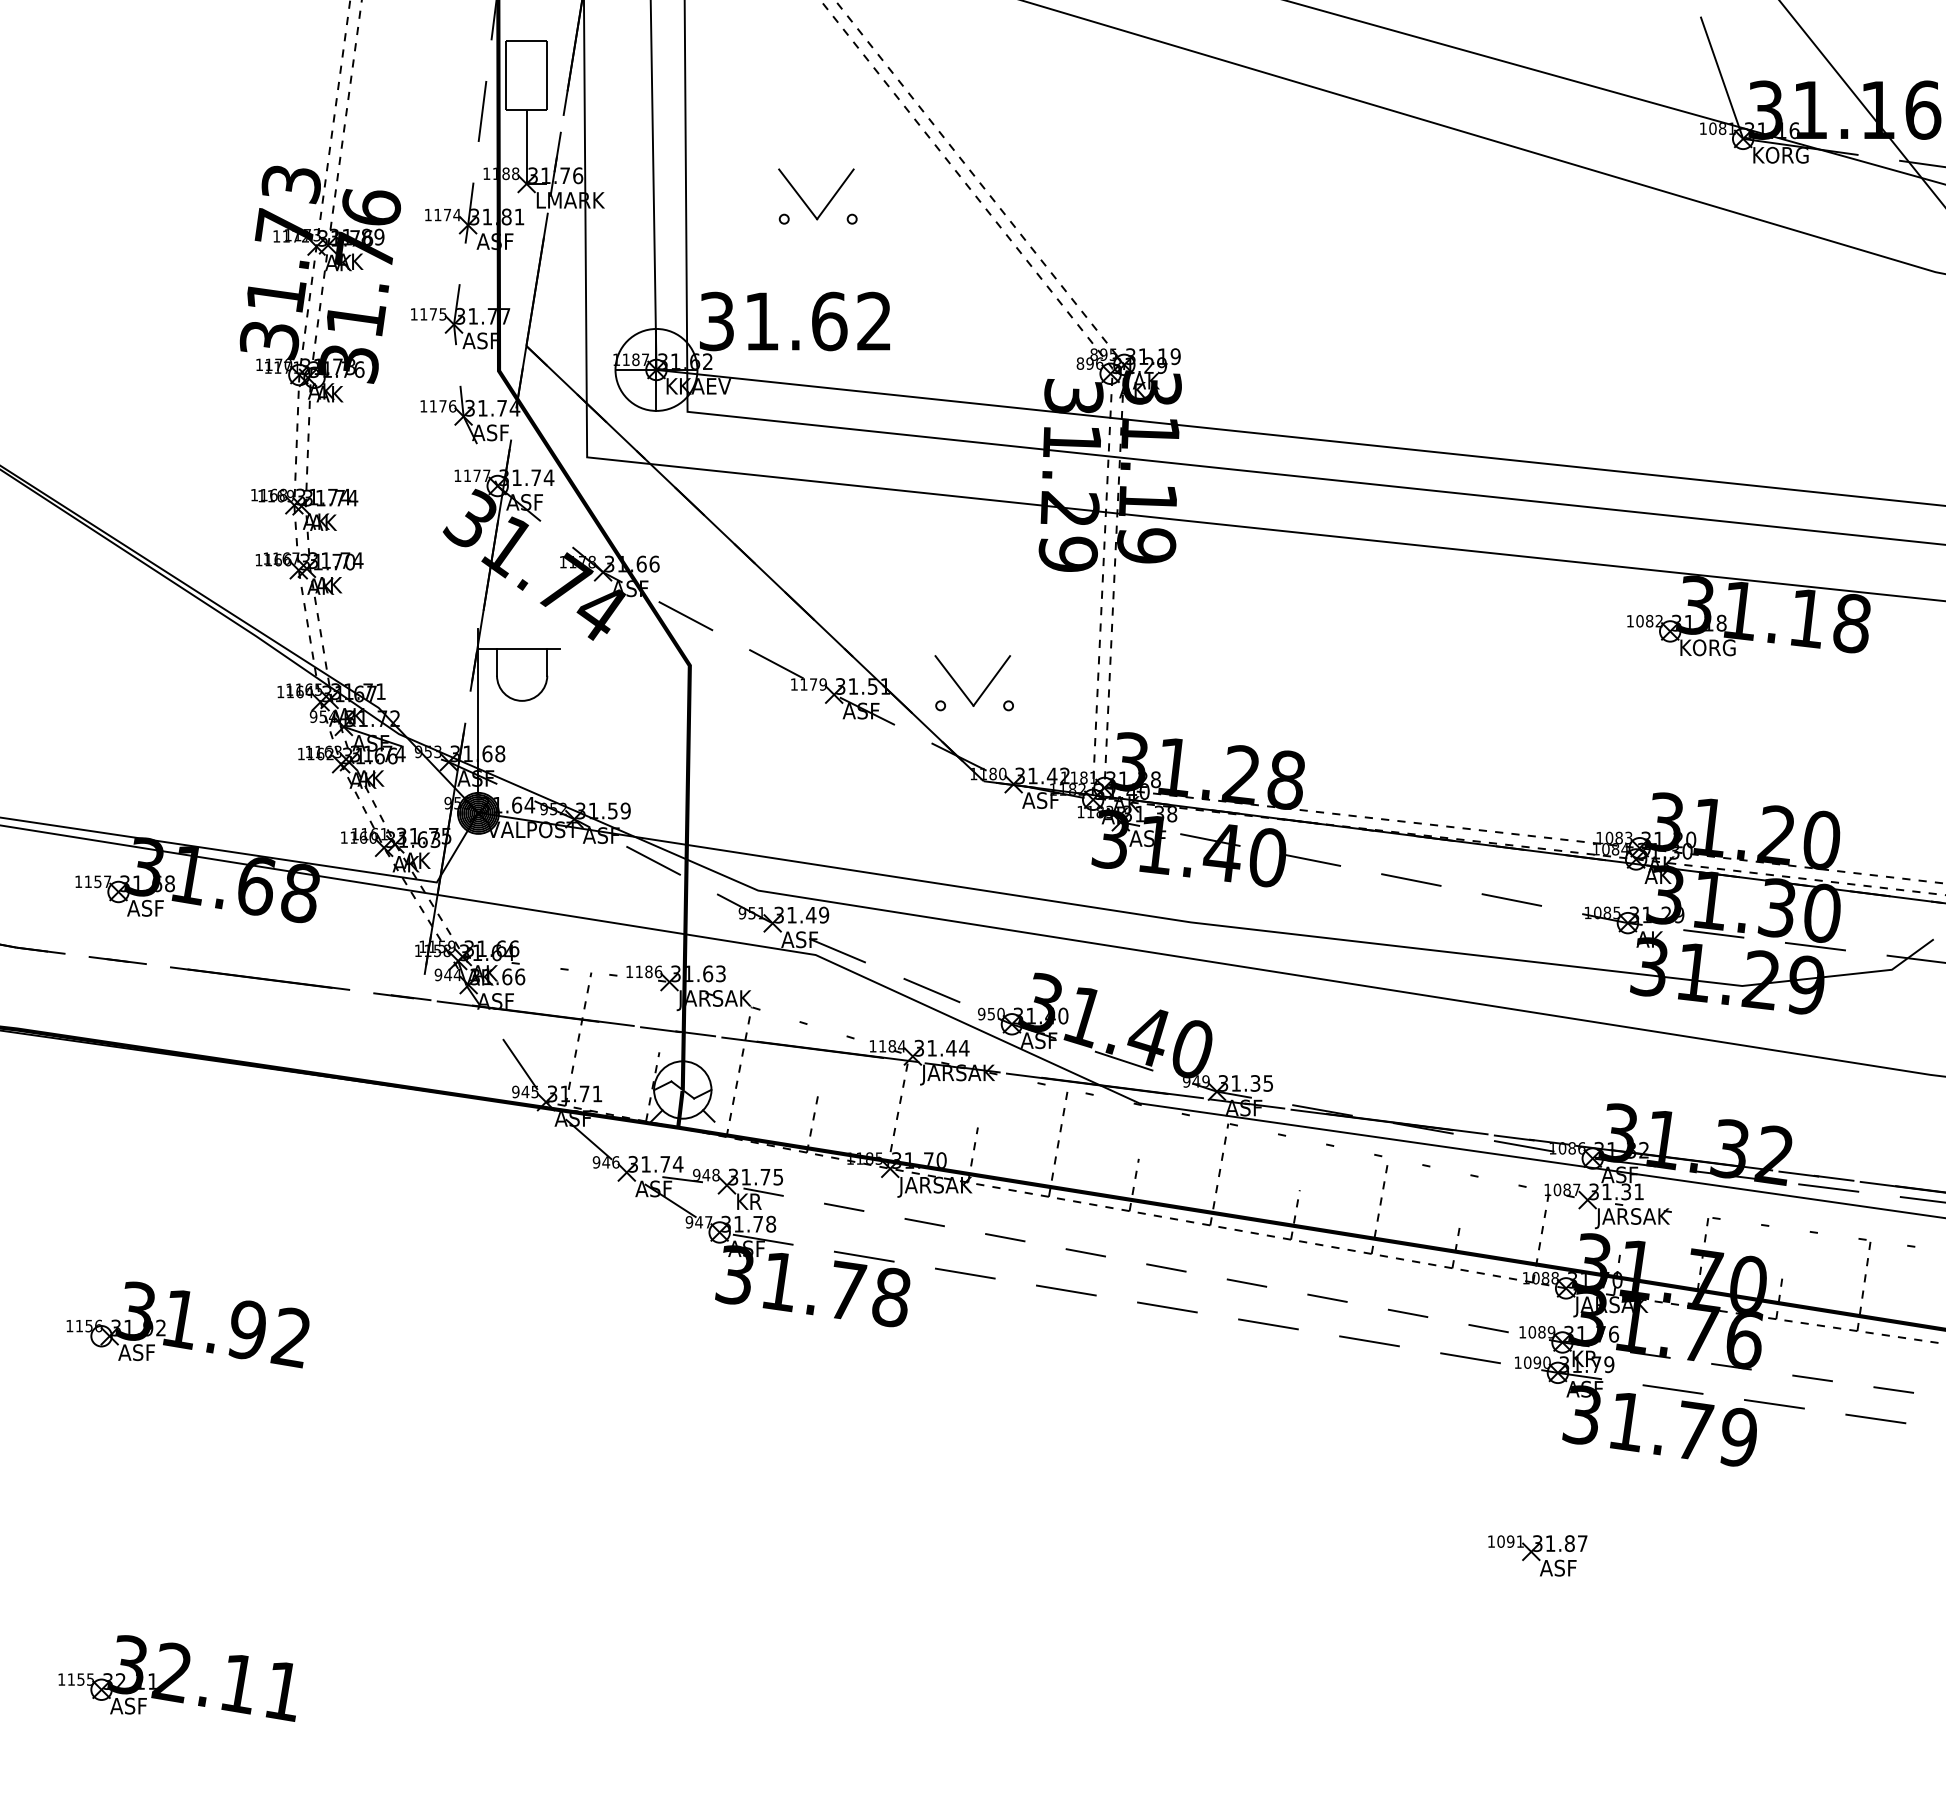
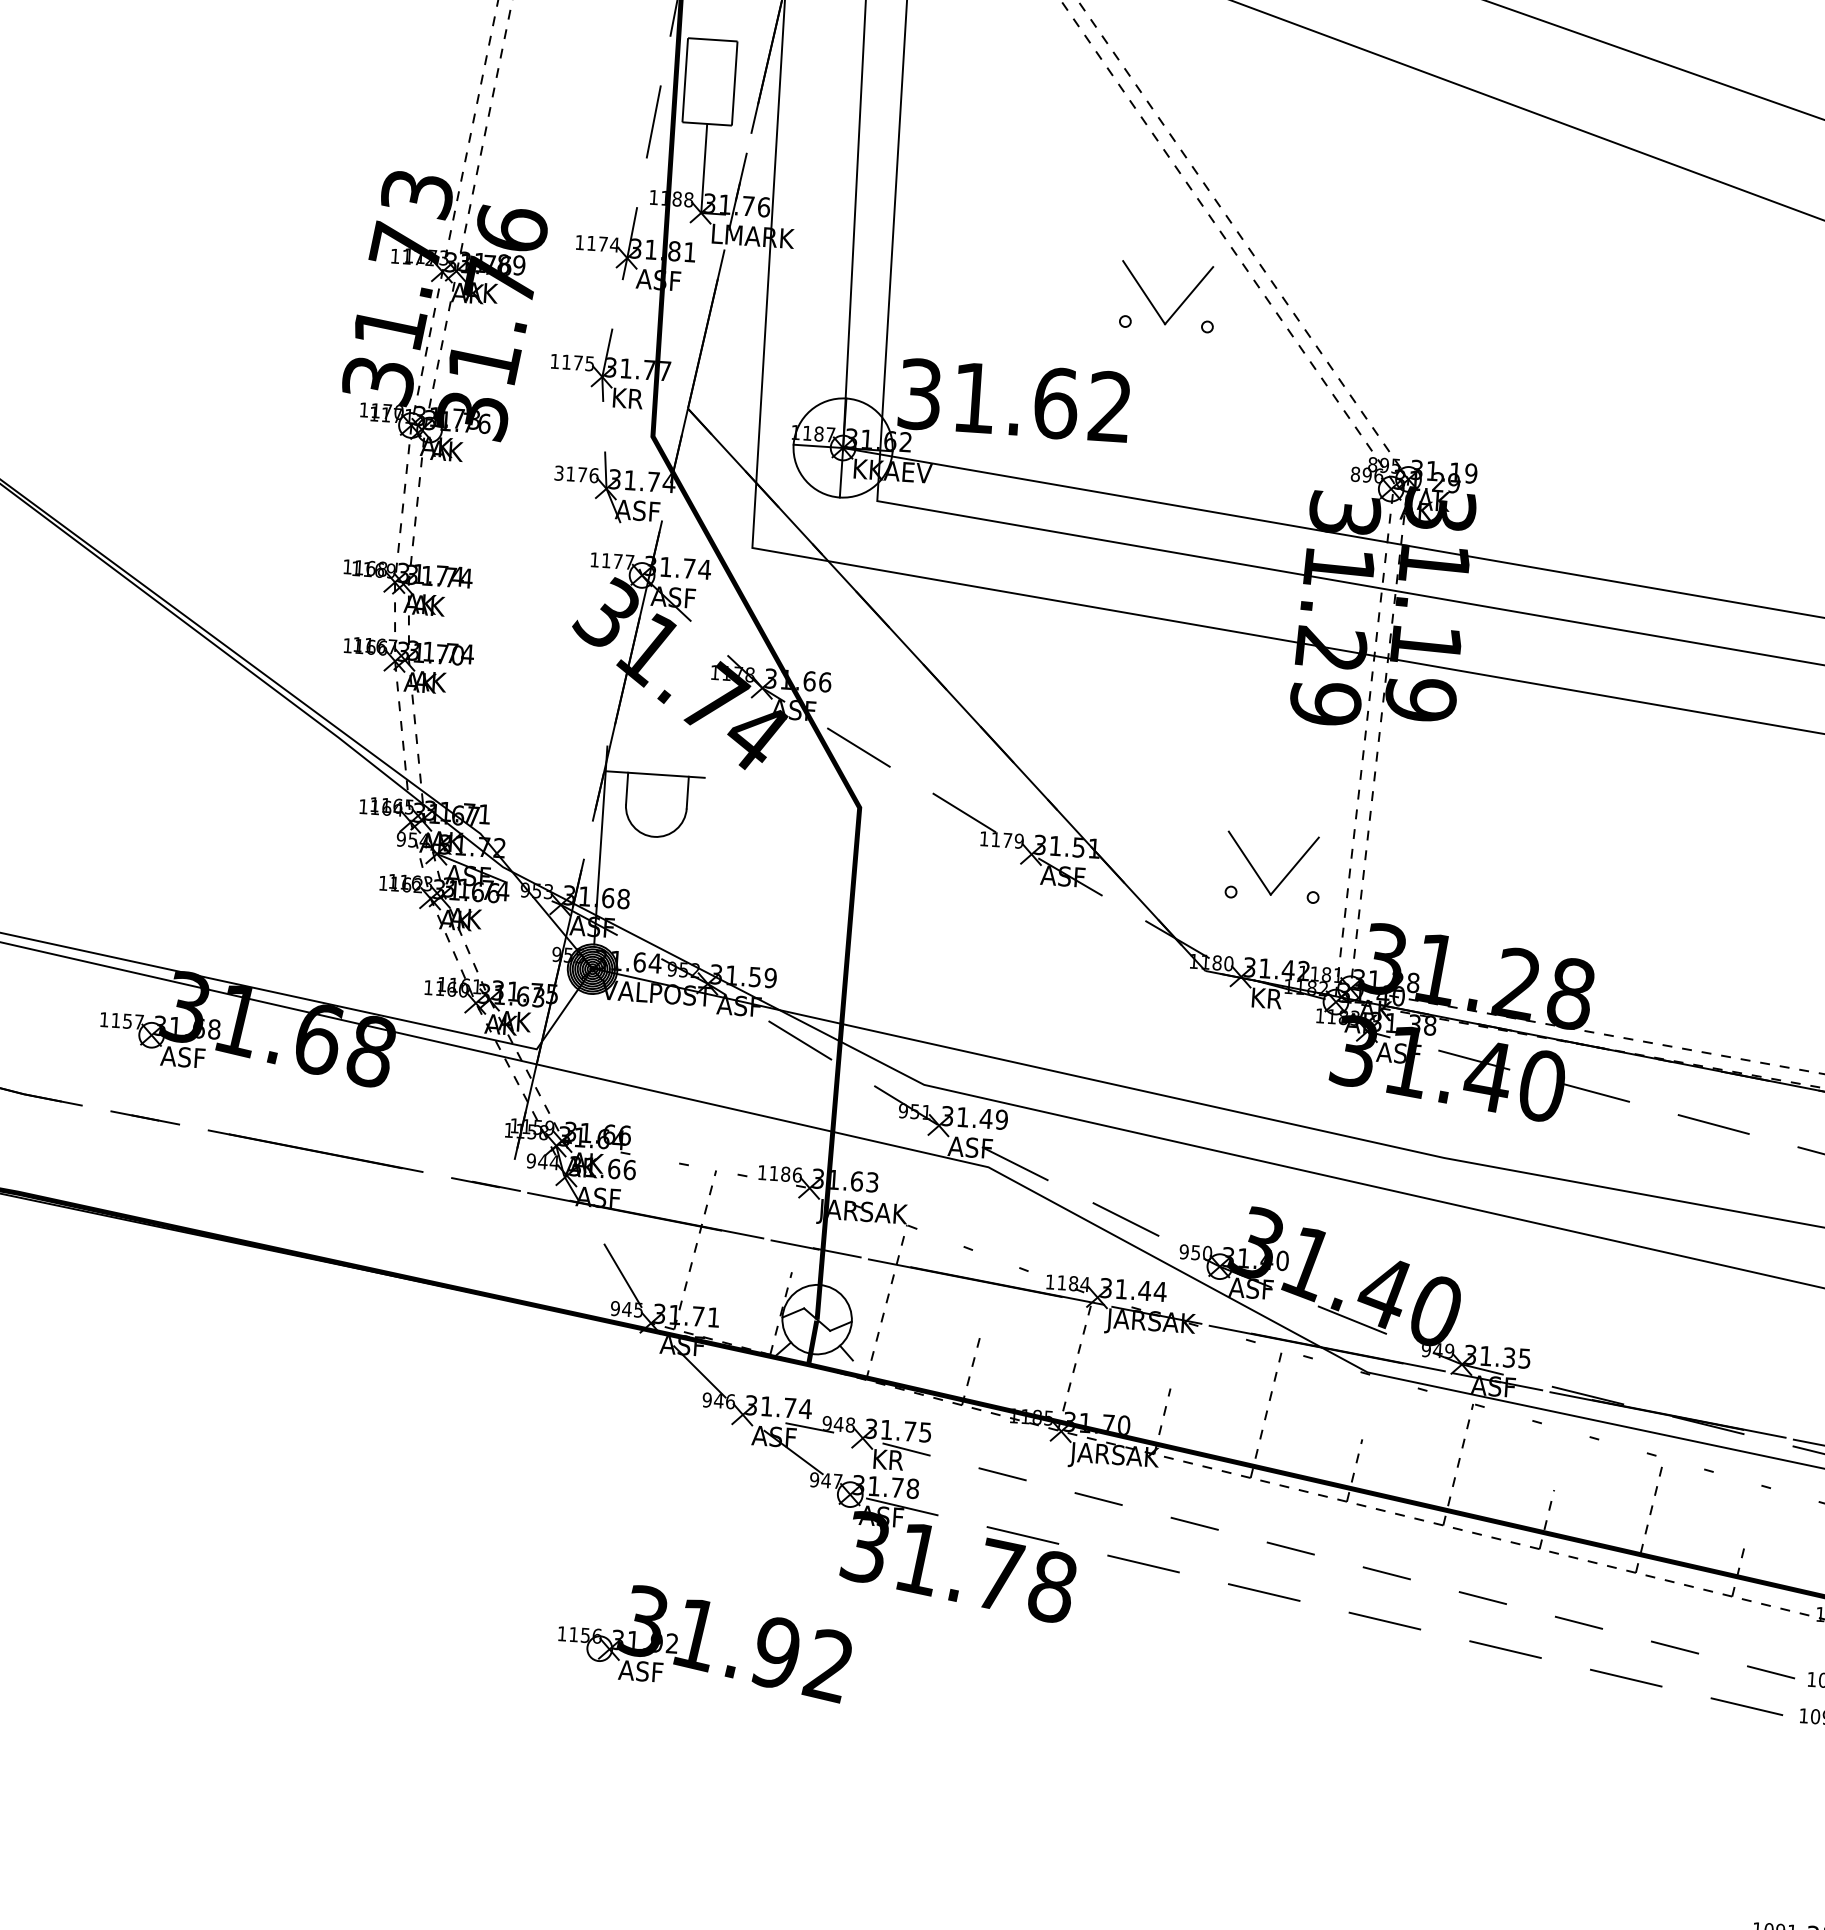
part: (826, 204) -> (1177, 307), moved
text: (479, 340) -> (631, 398), ASF -> KR
text: (423, 406) -> (558, 473), 1176 -> 3176
part: (982, 691) -> (1282, 878), moved
text: (1040, 800) -> (1272, 998), ASF -> KR
part: (187, 1324) -> (704, 1641), moved

